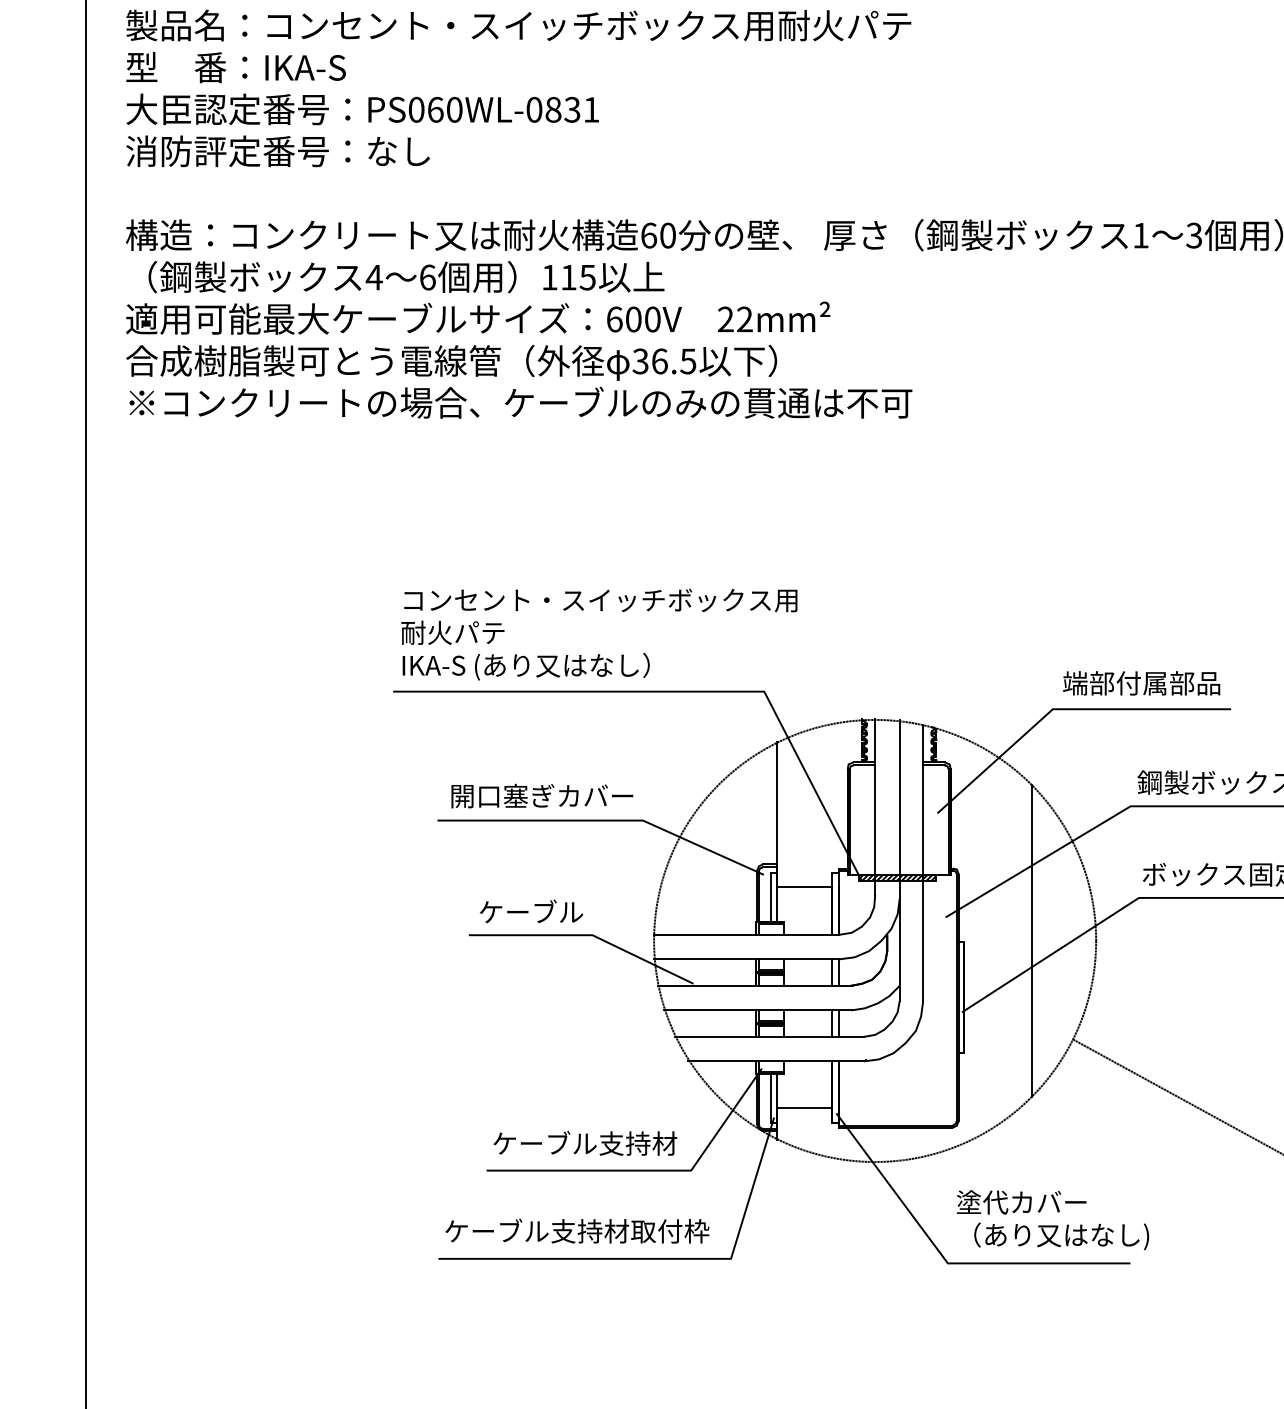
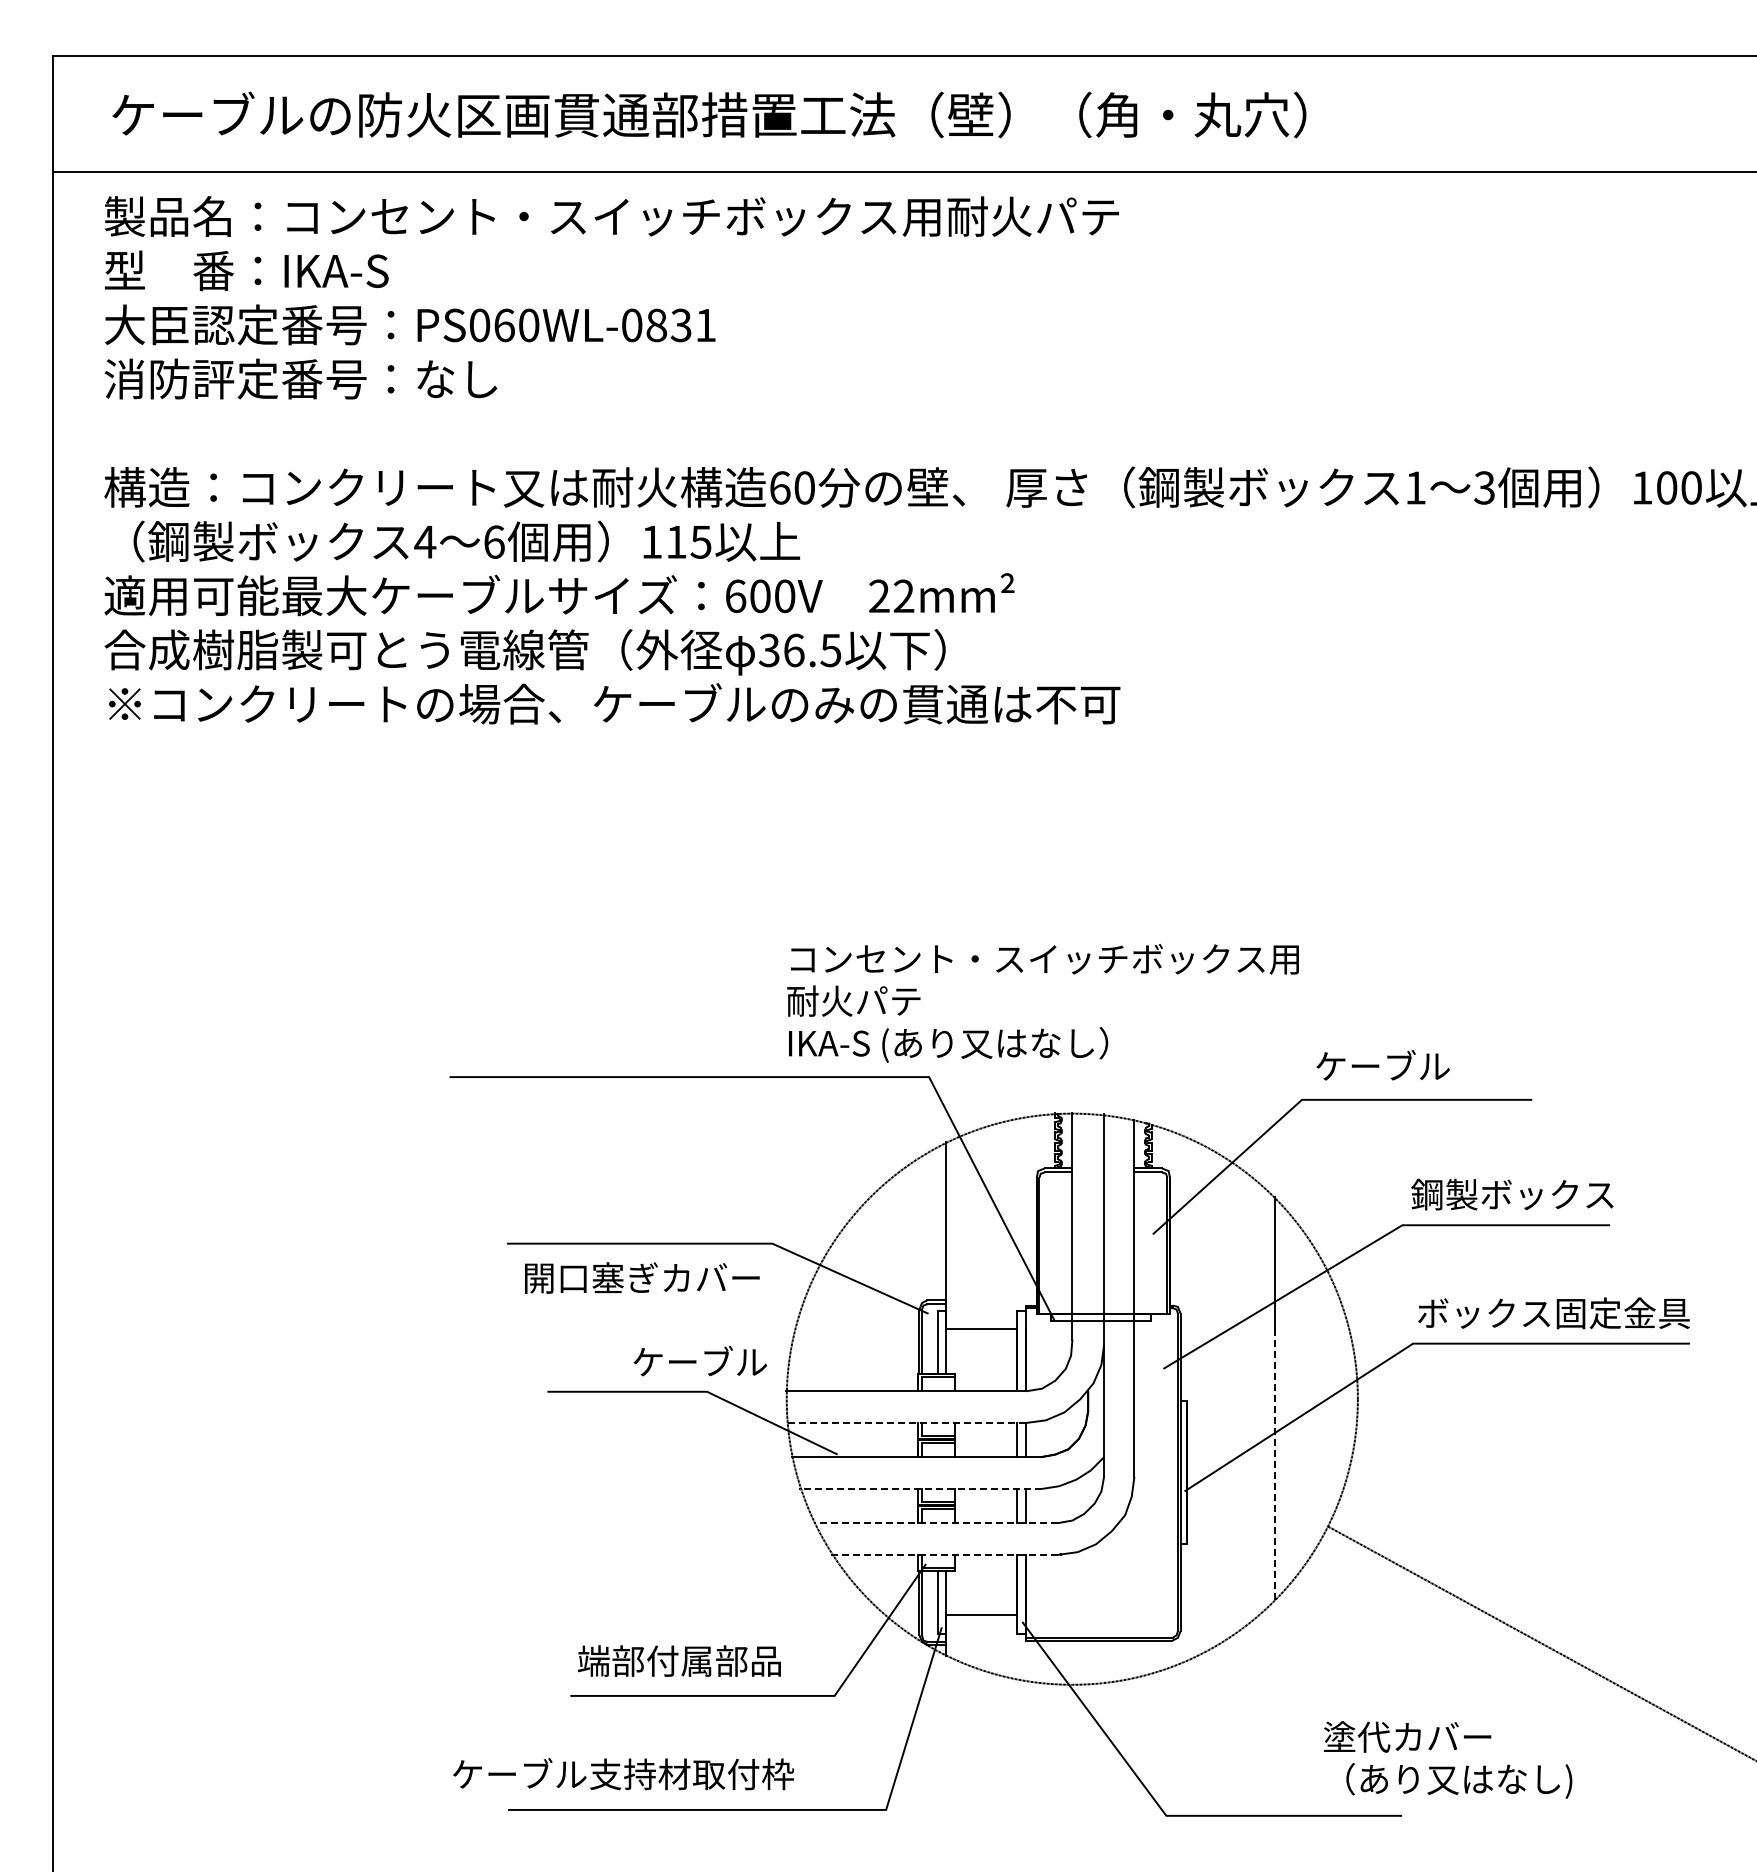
text: (598, 634) -> (1042, 1003), moved
text: (1141, 683) -> (1416, 1066), 端部付属部品 -> ケーブル
text: (542, 795) -> (642, 1277), moved
hatch: (896, 877) -> (1100, 1317), removed
text: (531, 910) -> (700, 1360), moved
line: (746, 958) -> (905, 1422), solid -> dashed
line: (1032, 992) -> (1275, 1465), solid -> dashed
line: (757, 1010) -> (920, 1488), solid -> dashed
line: (769, 1037) -> (935, 1523), solid -> dashed
line: (775, 1061) -> (943, 1554), solid -> dashed
text: (585, 1143) -> (697, 1660), ケーブル支持材 -> 端部付属部品
text: (1053, 1219) -> (1448, 1759), moved
text: (577, 1231) -> (623, 1774), moved

